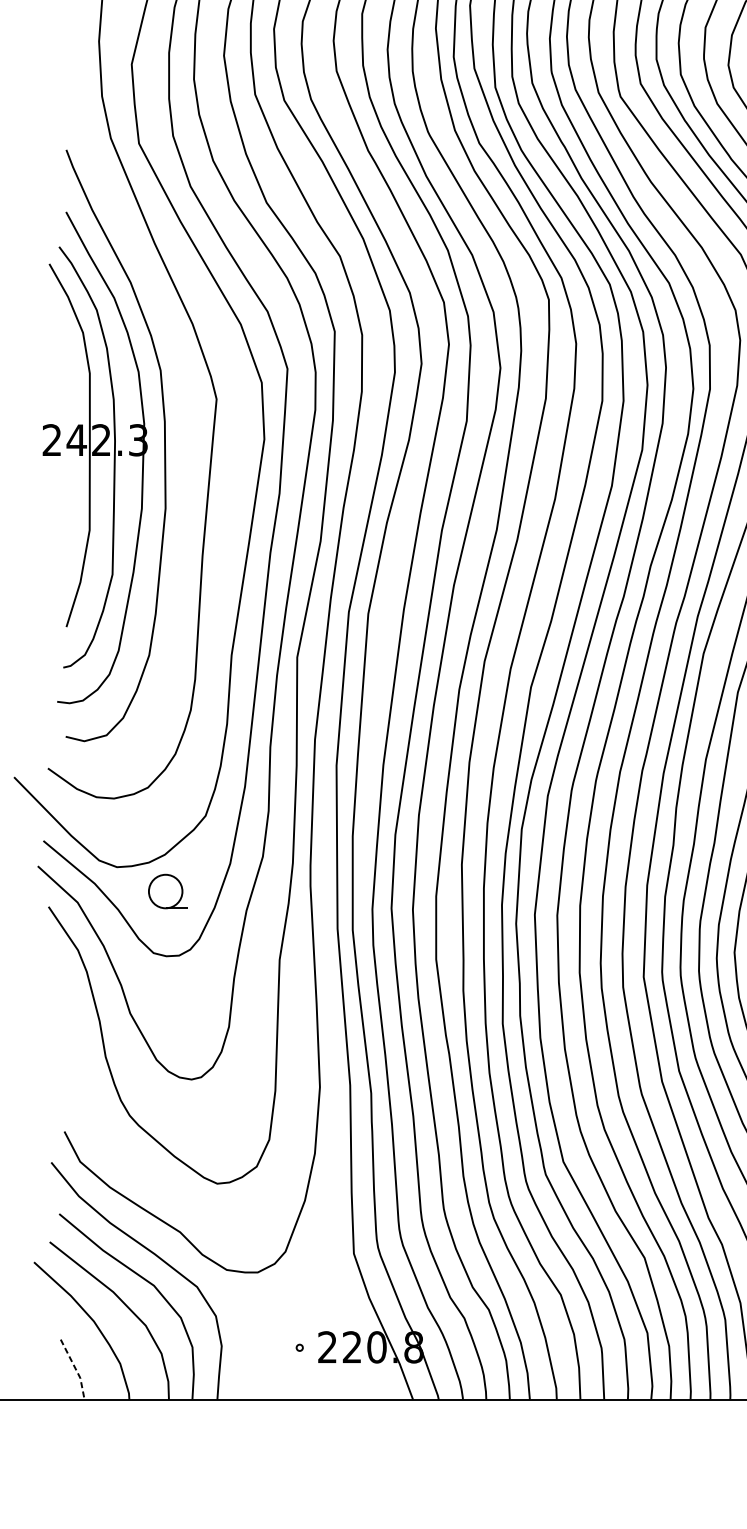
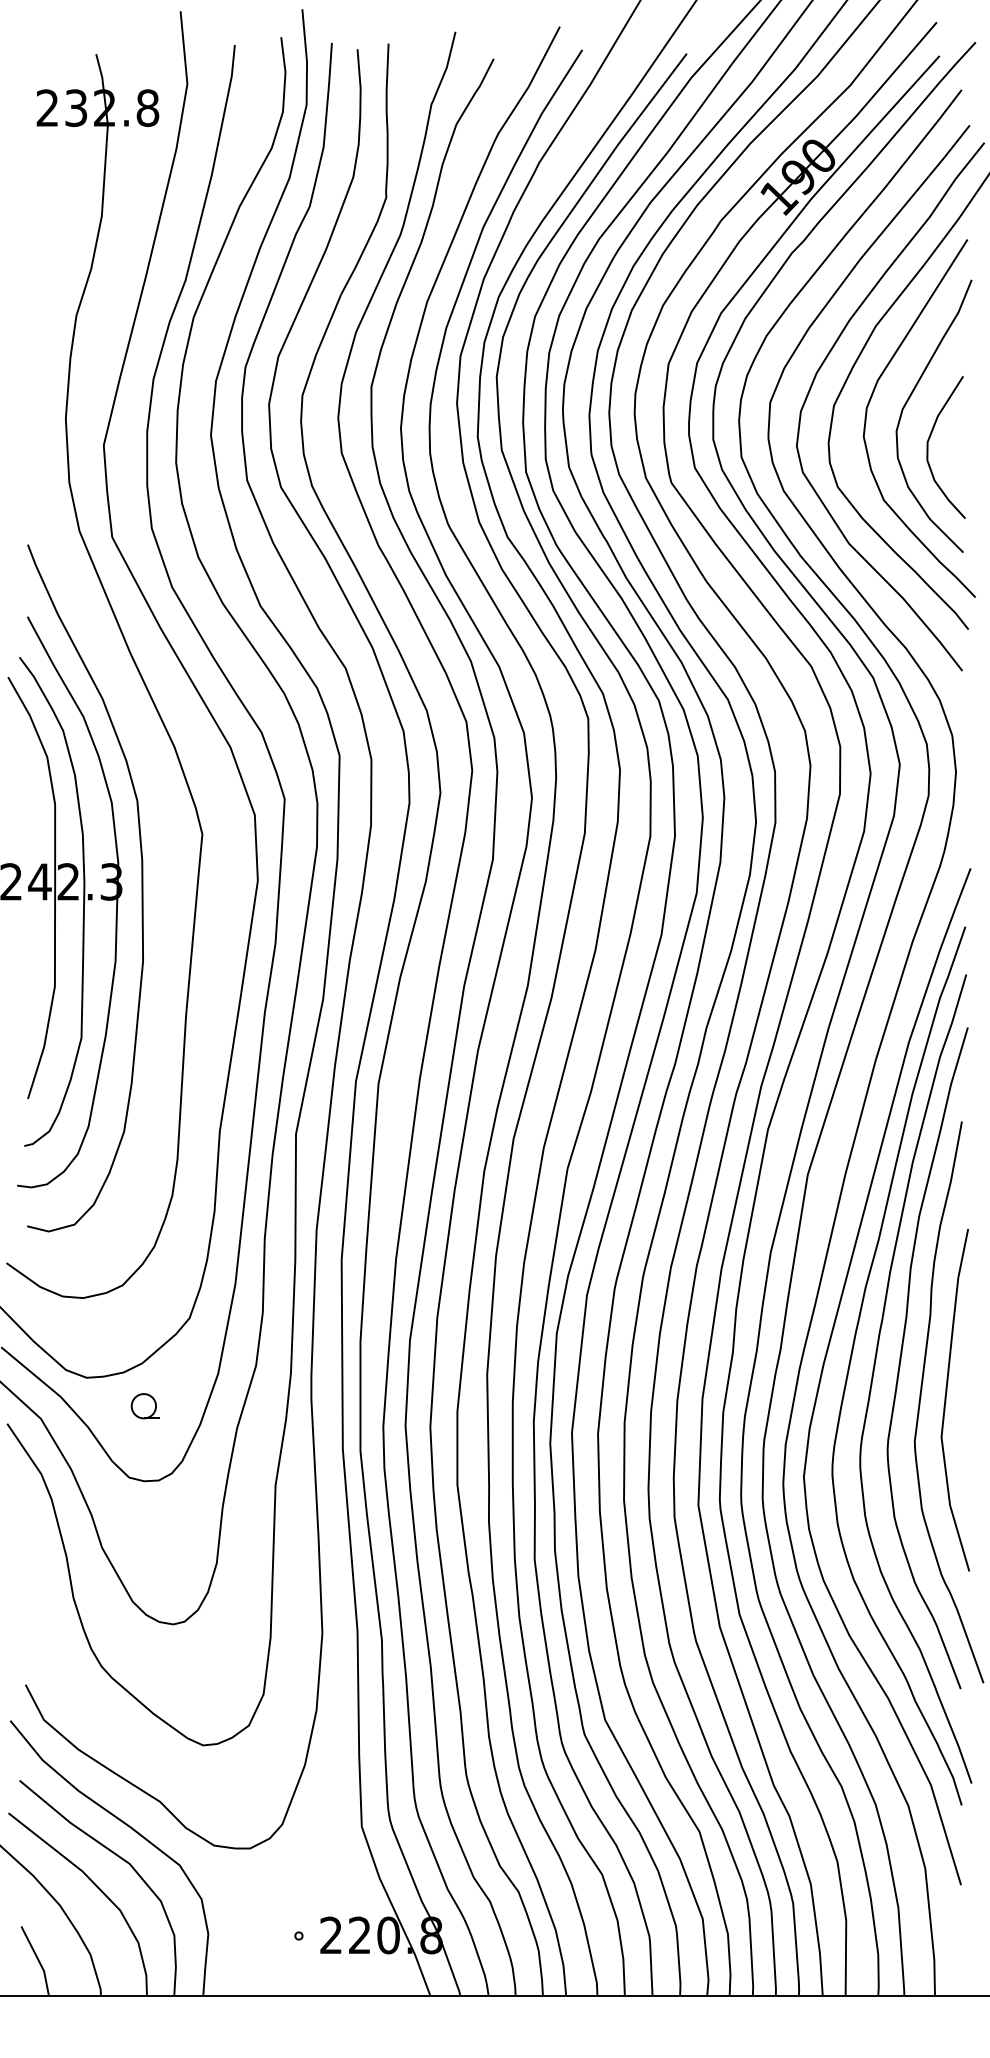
part: (166, 891) -> (144, 1406), size x0.62
line: (75, 1368) -> (38, 1960), dashed -> solid

